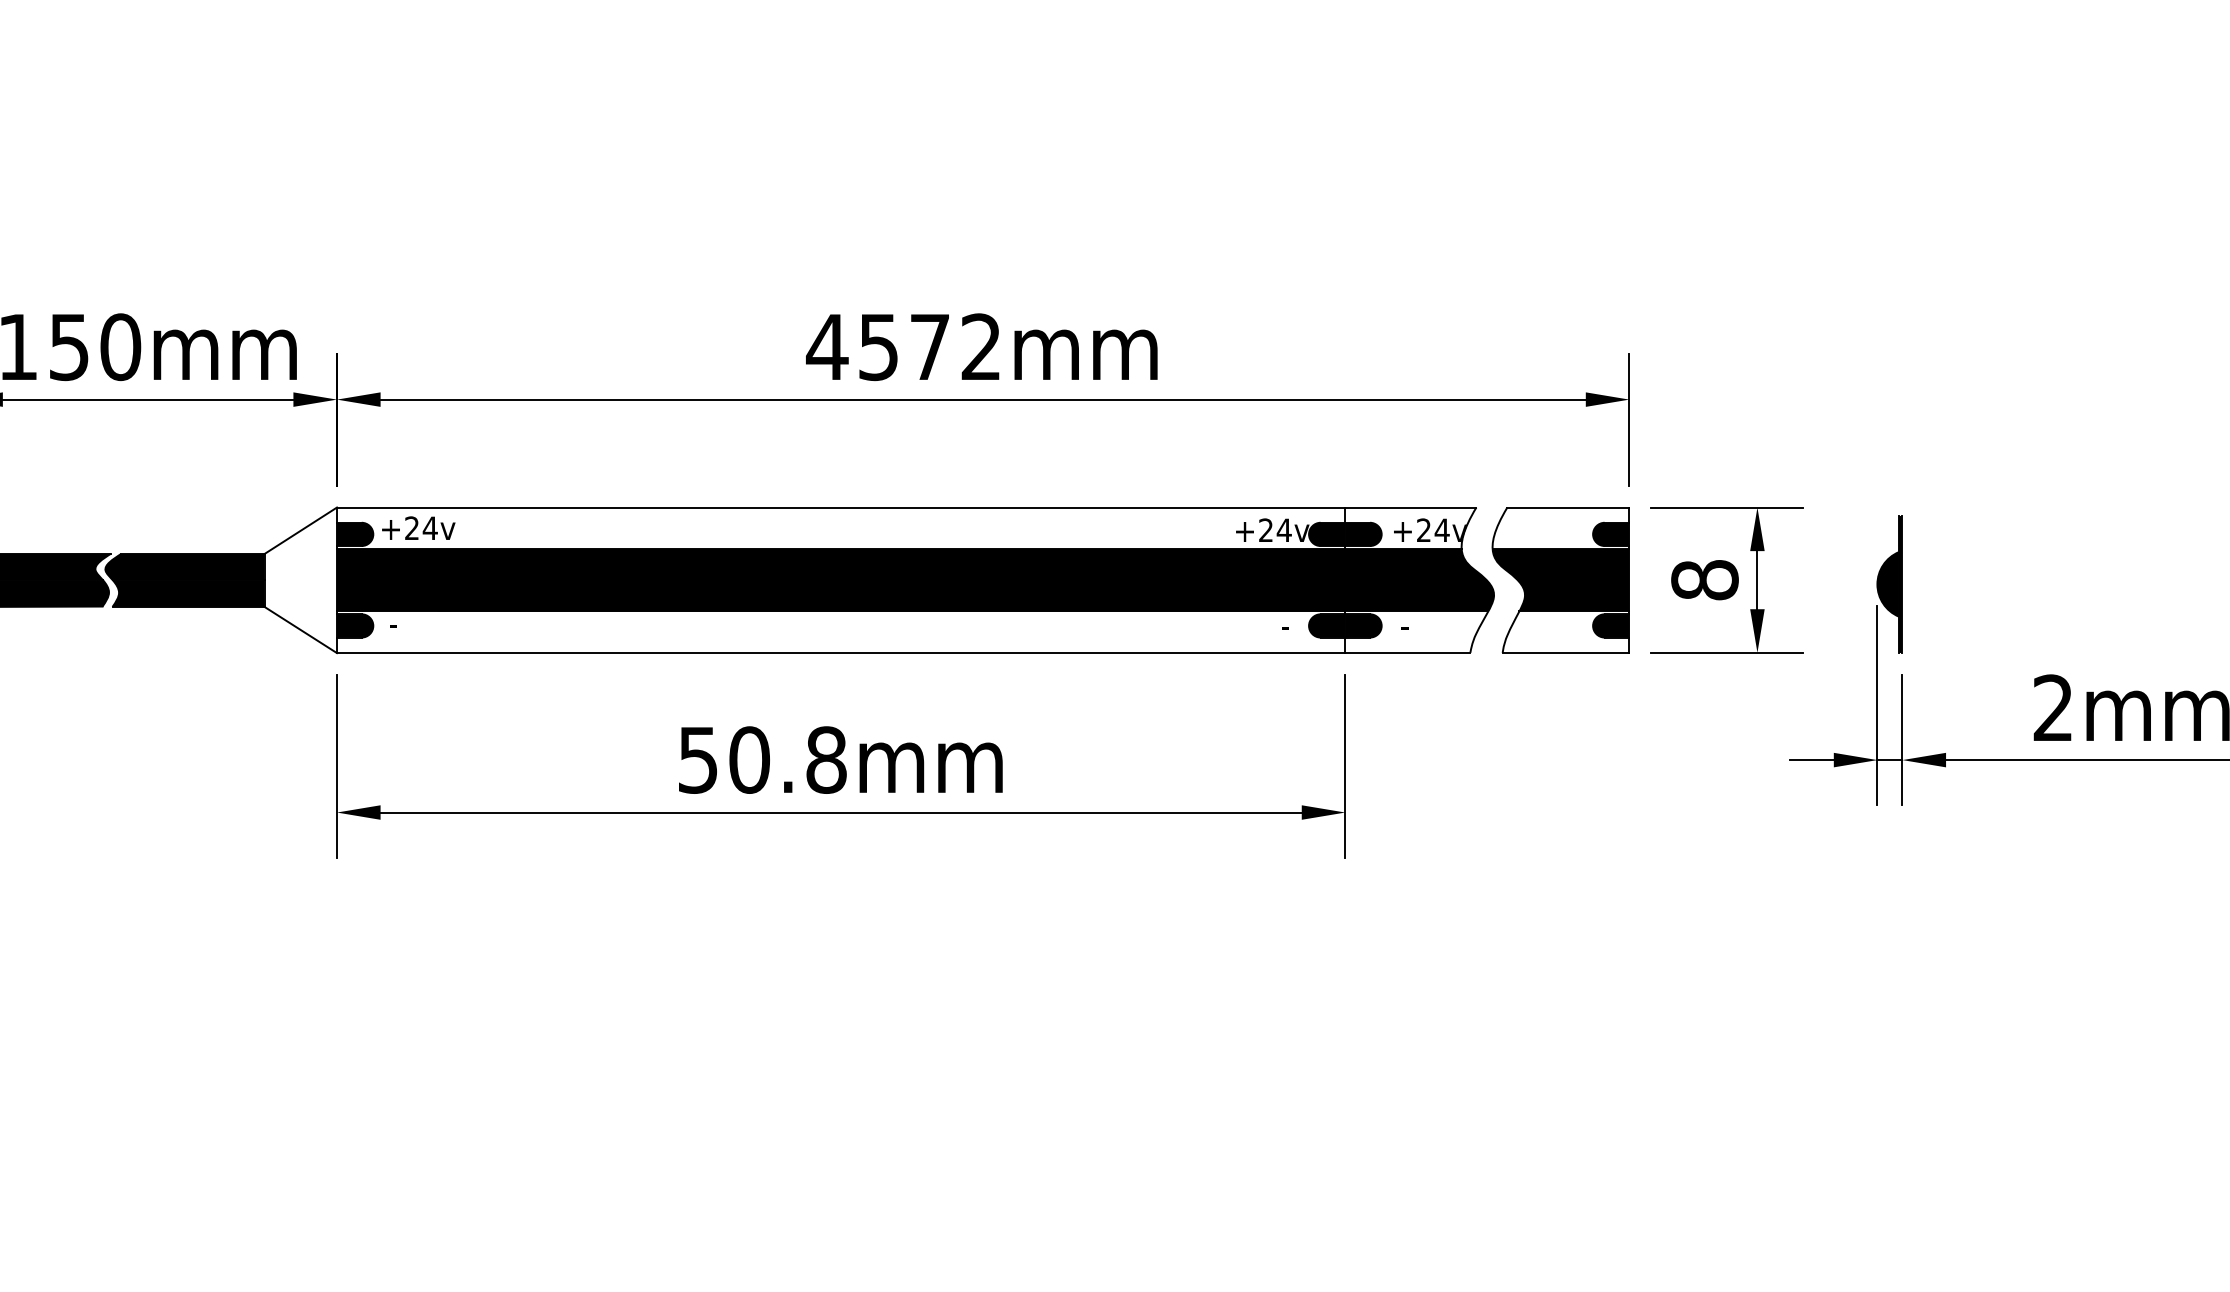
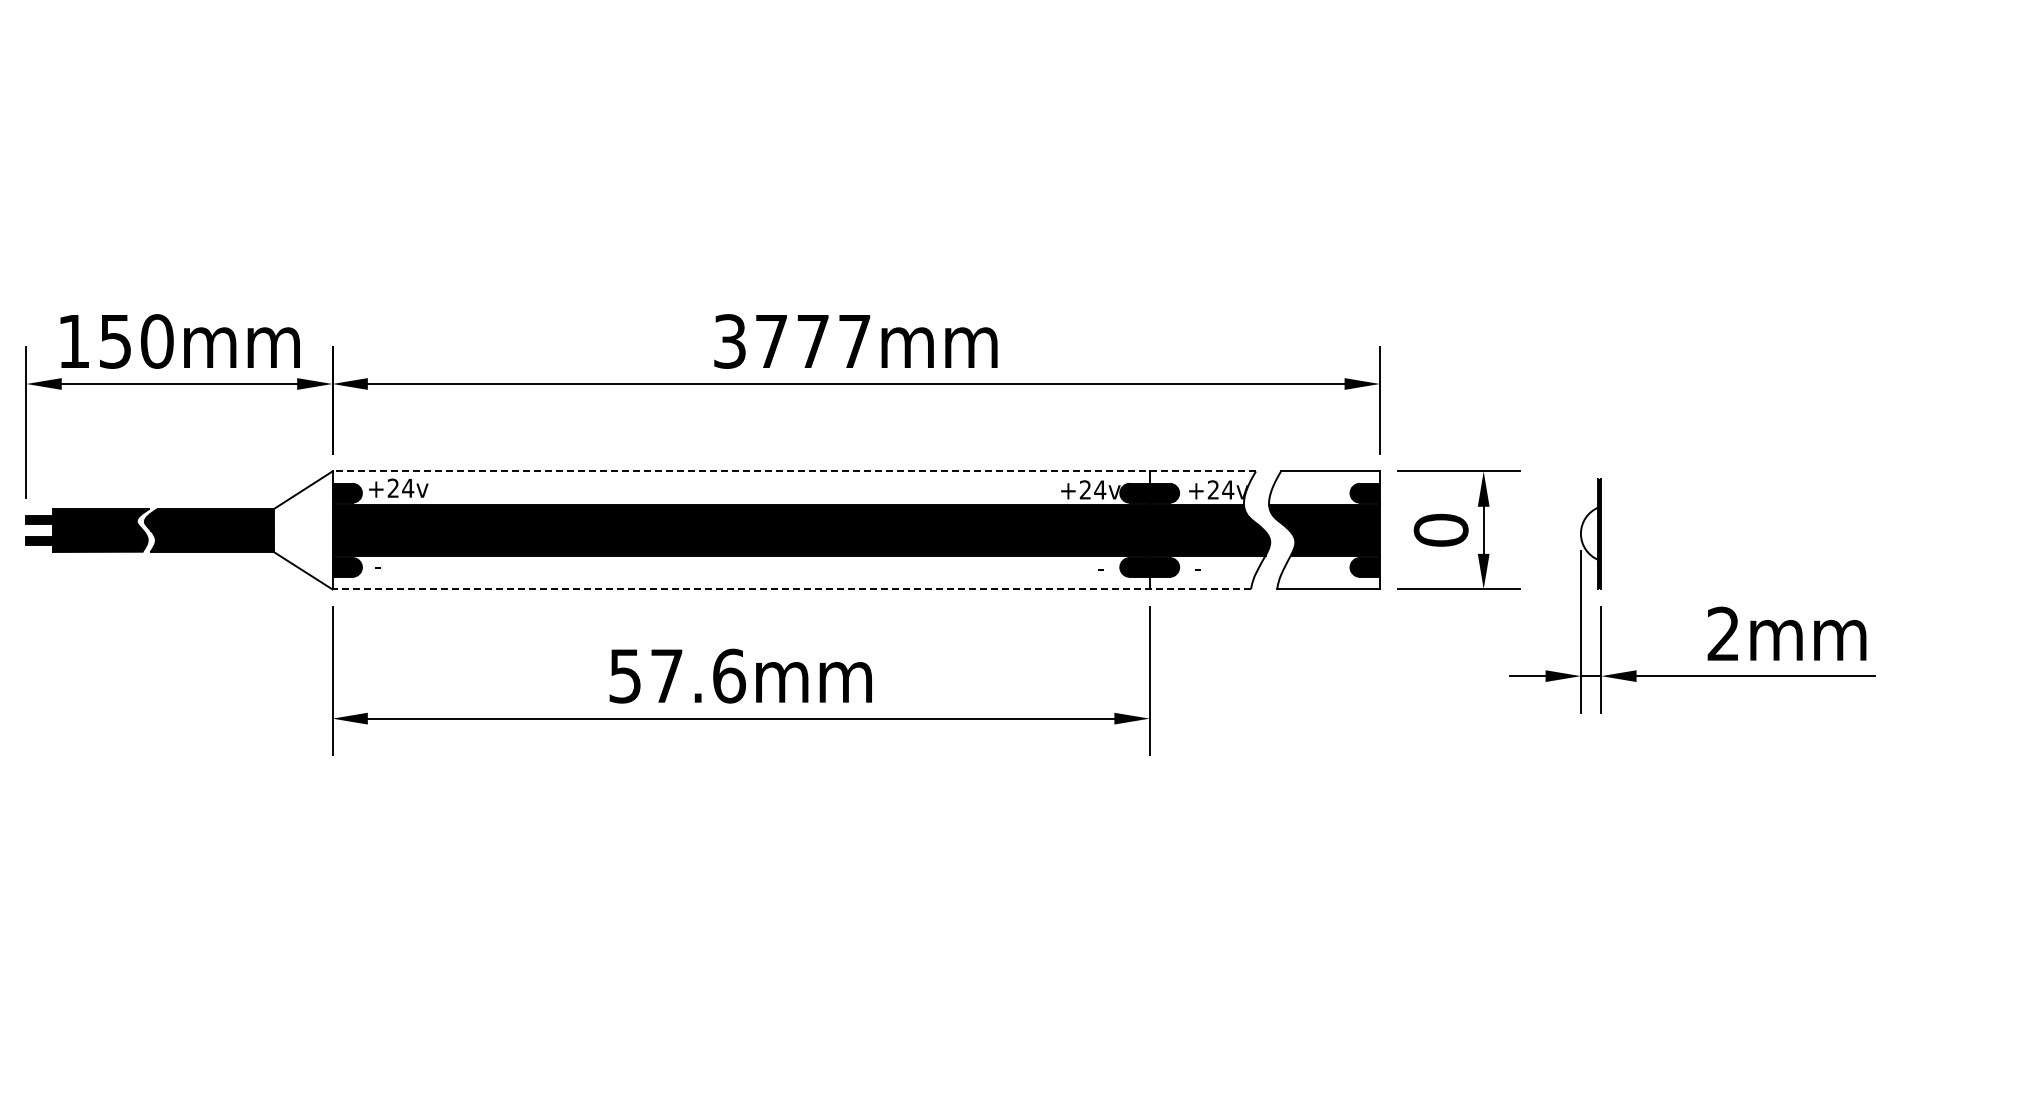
text: (903, 347) -> (791, 341), 4572mm -> 3777mm
line: (907, 507) -> (794, 471), solid -> dashed
text: (1705, 579) -> (1441, 529), 8 -> 0
fill: (1887, 584) -> (1589, 533), removed
line: (903, 653) -> (791, 589), solid -> dashed
text: (788, 759) -> (698, 675), 50.8mm -> 57.6mm

